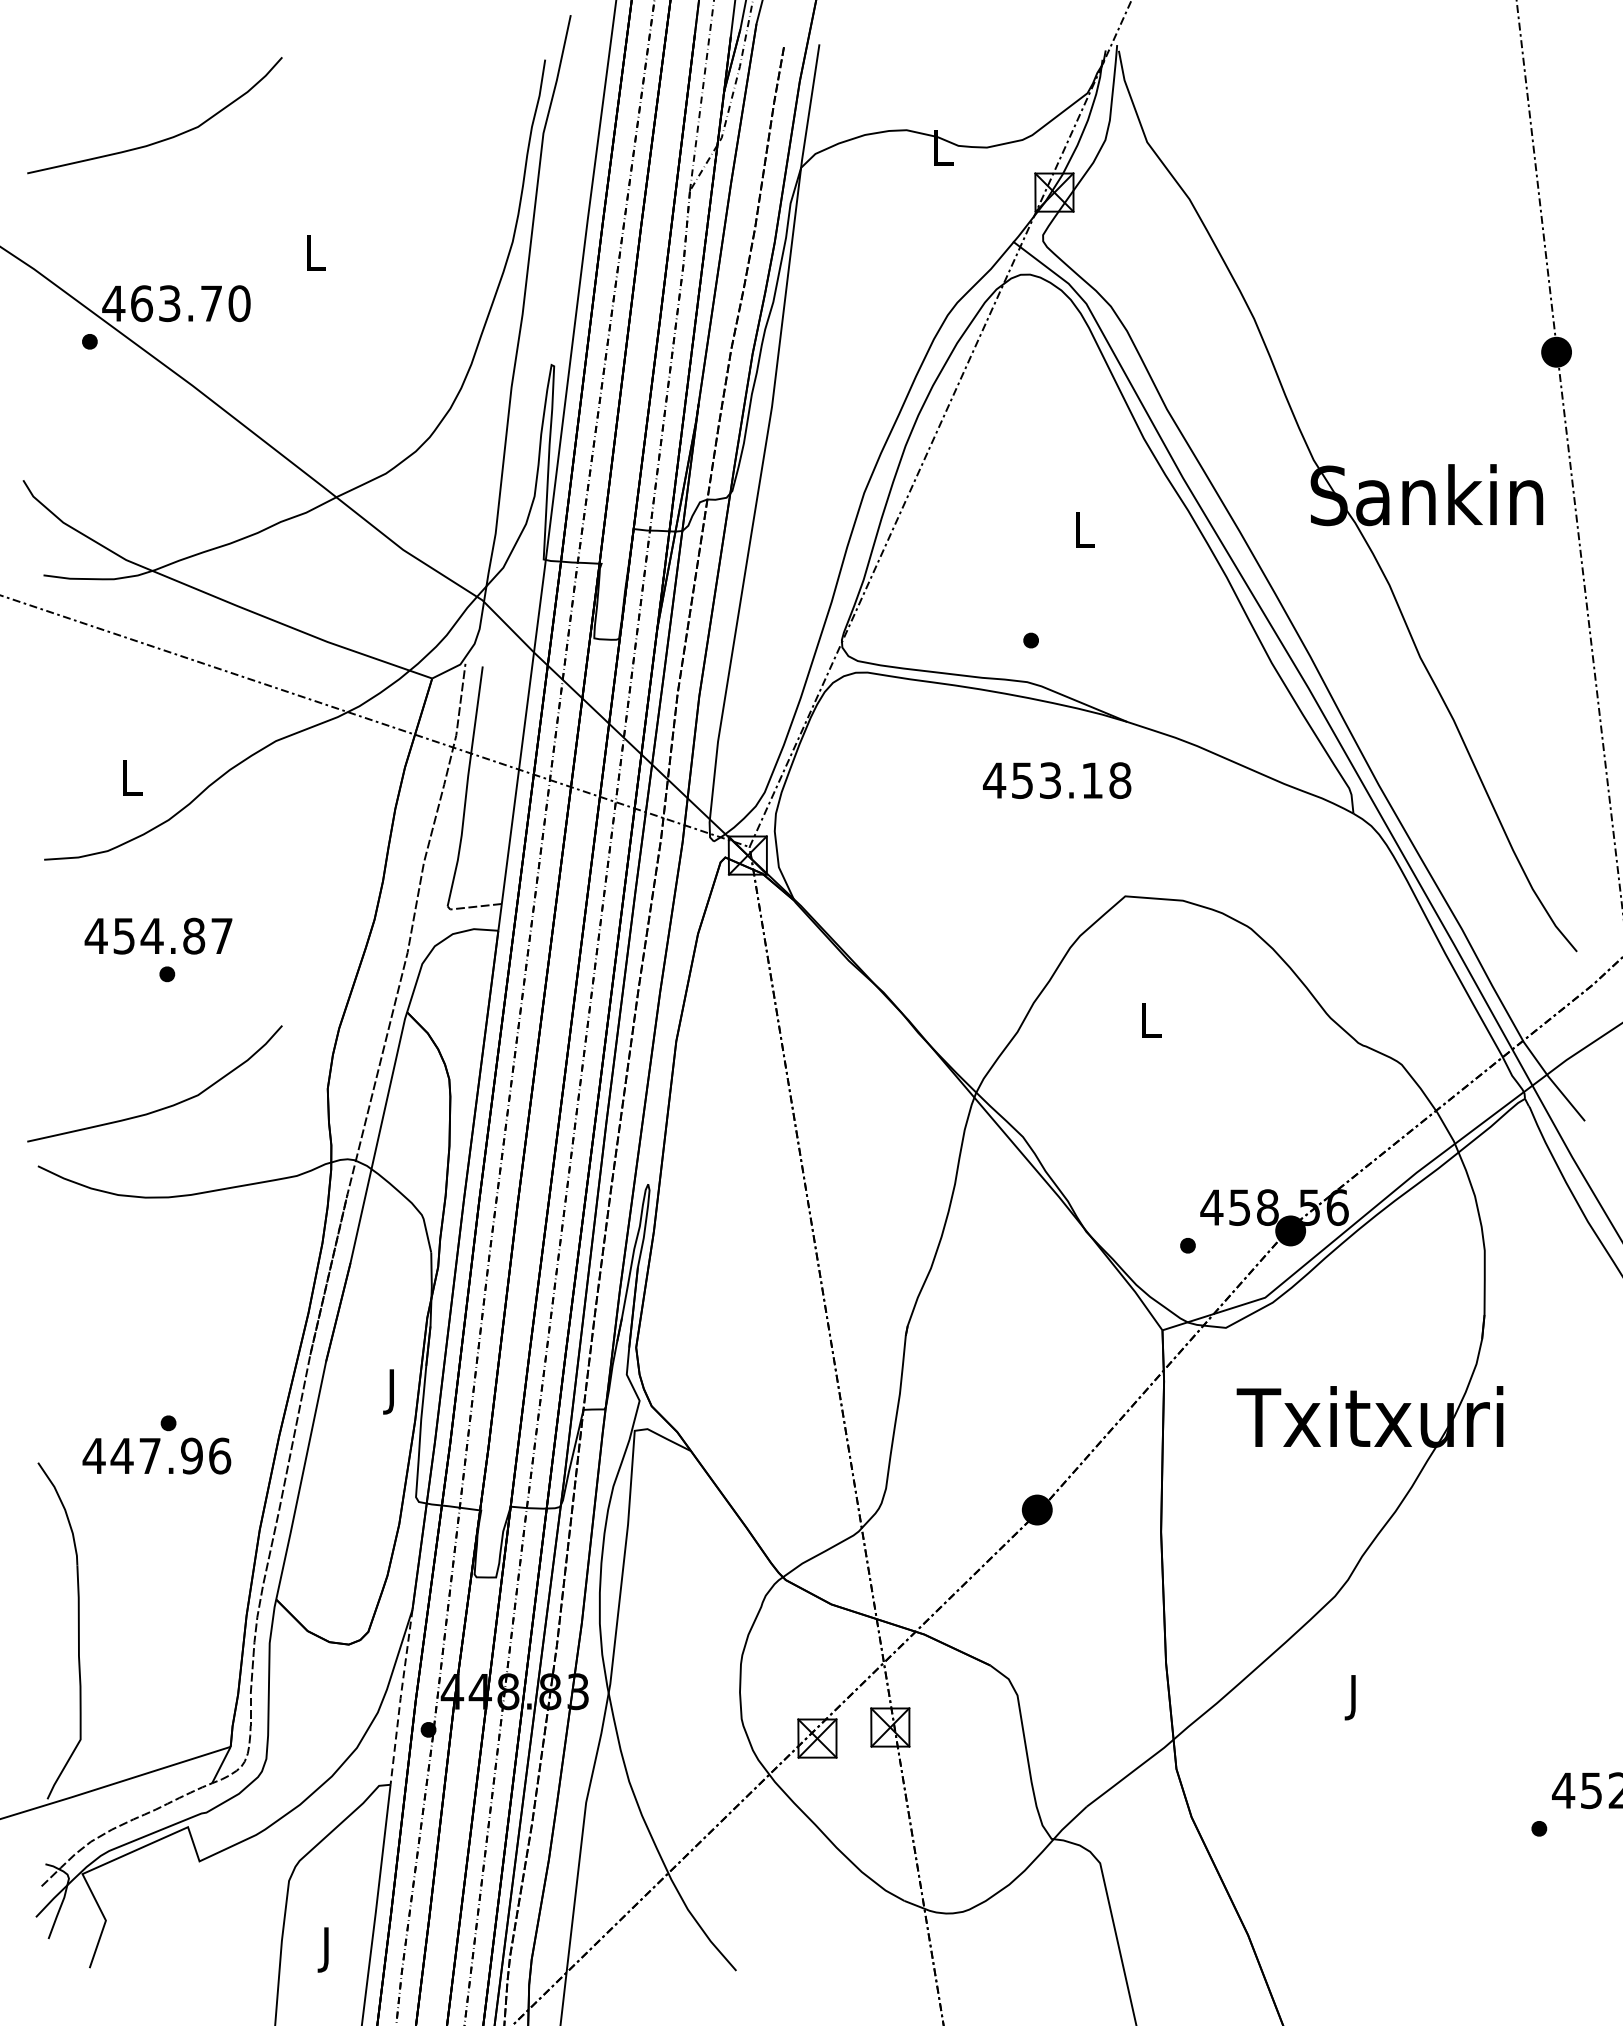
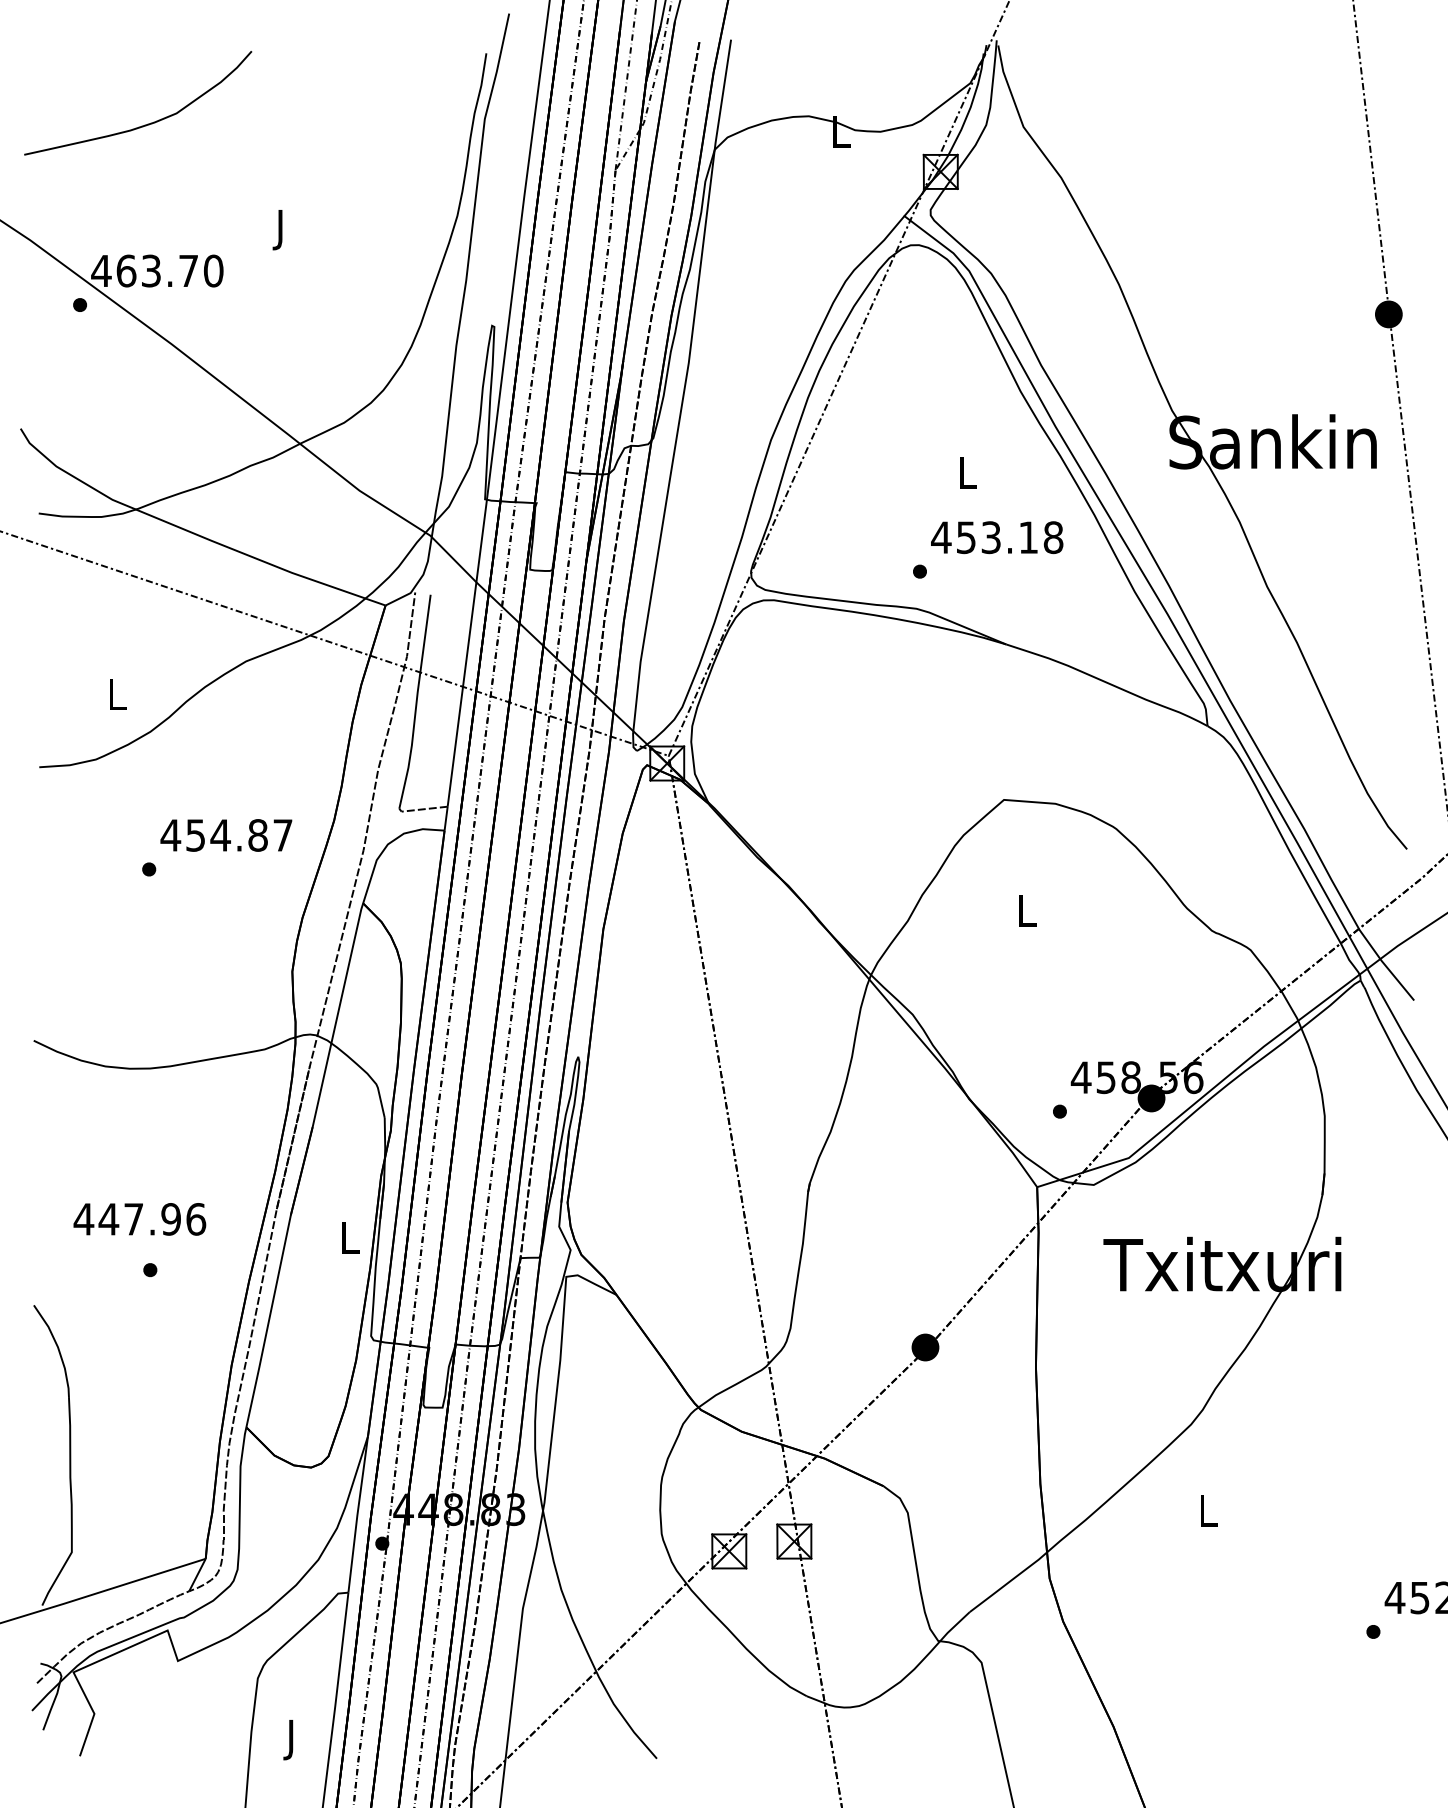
text: (315, 258) -> (281, 230), L -> J
text: (1057, 780) -> (997, 537), moved
text: (158, 936) -> (226, 835), moved
curve: (162, 1107) -> (144, 988), removed
text: (392, 1392) -> (350, 1242), J -> L
text: (156, 1456) -> (139, 1219), moved
line: (400, 1697) -> (357, 1514), dashed -> solid
text: (1354, 1697) -> (1208, 1514), J -> L

